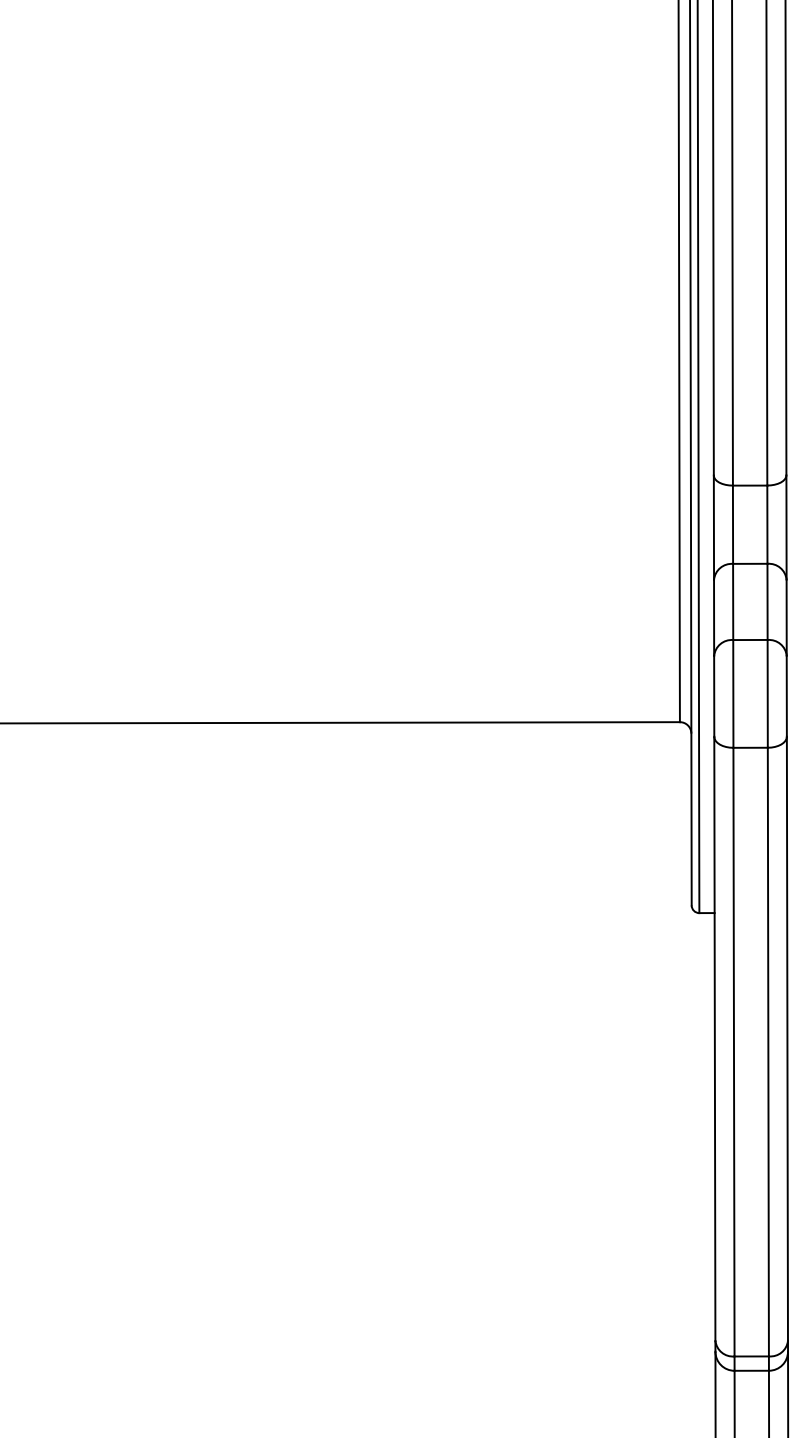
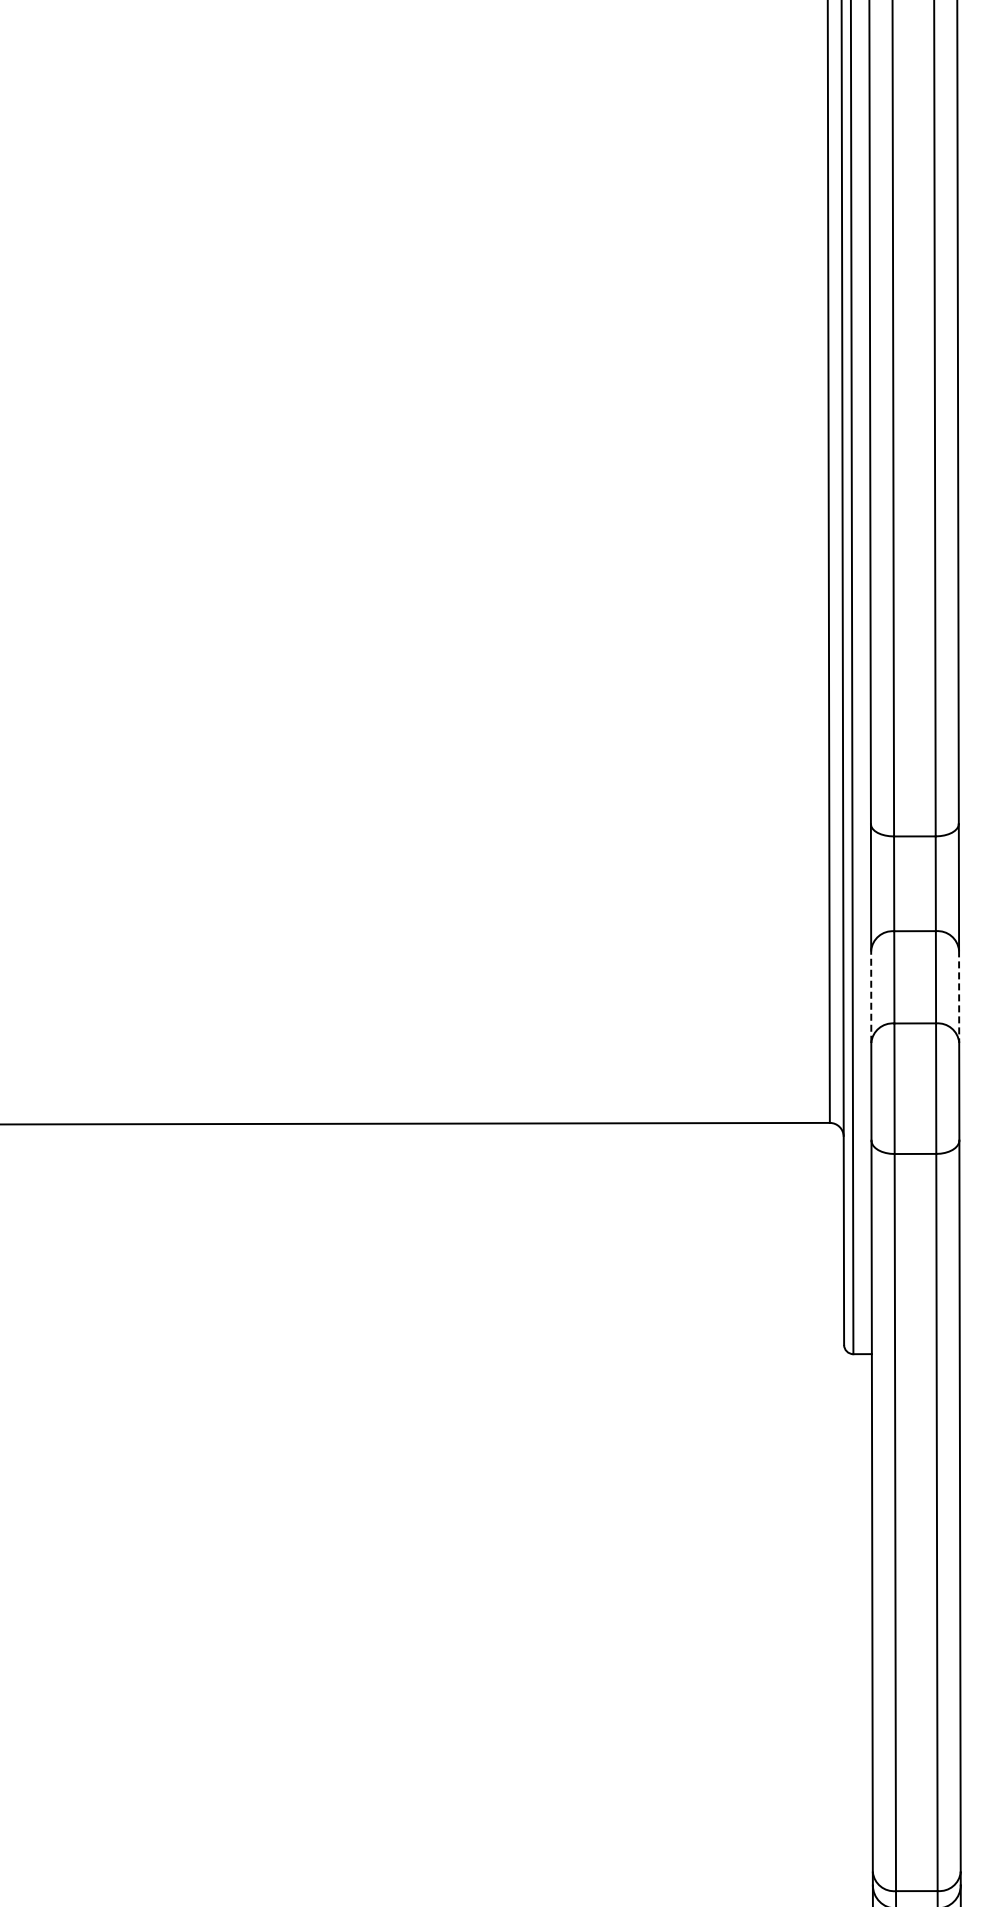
line: (714, 617) -> (871, 996), solid -> dashed
line: (786, 618) -> (959, 997), solid -> dashed

